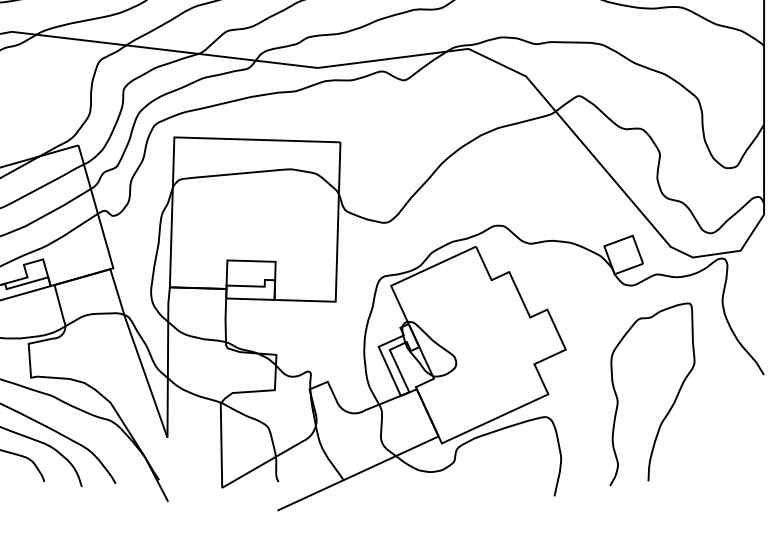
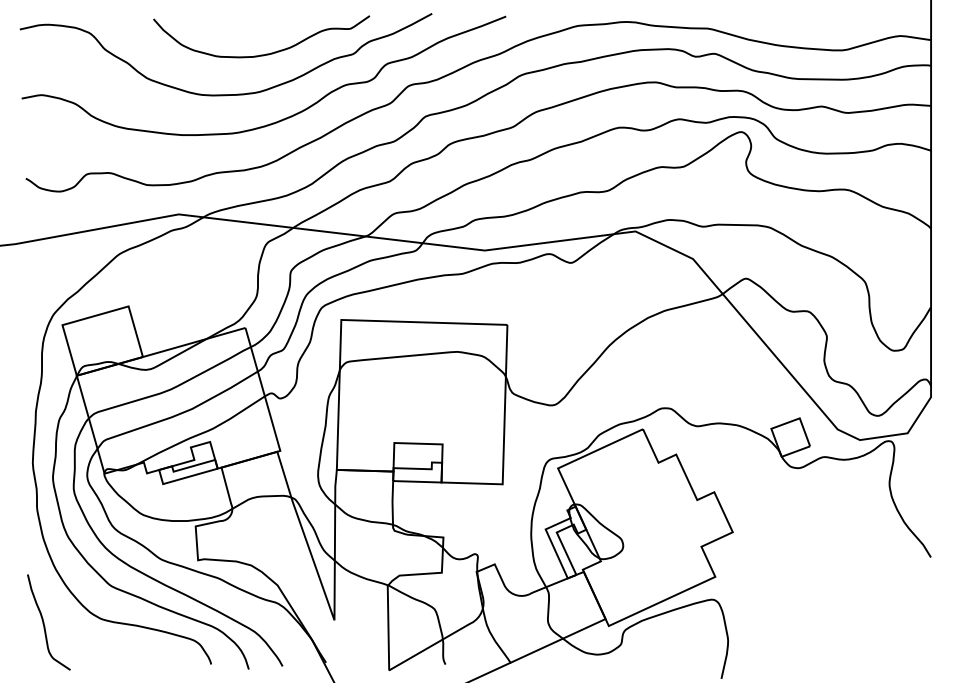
curve: (670, 406) -> (837, 589), removed

